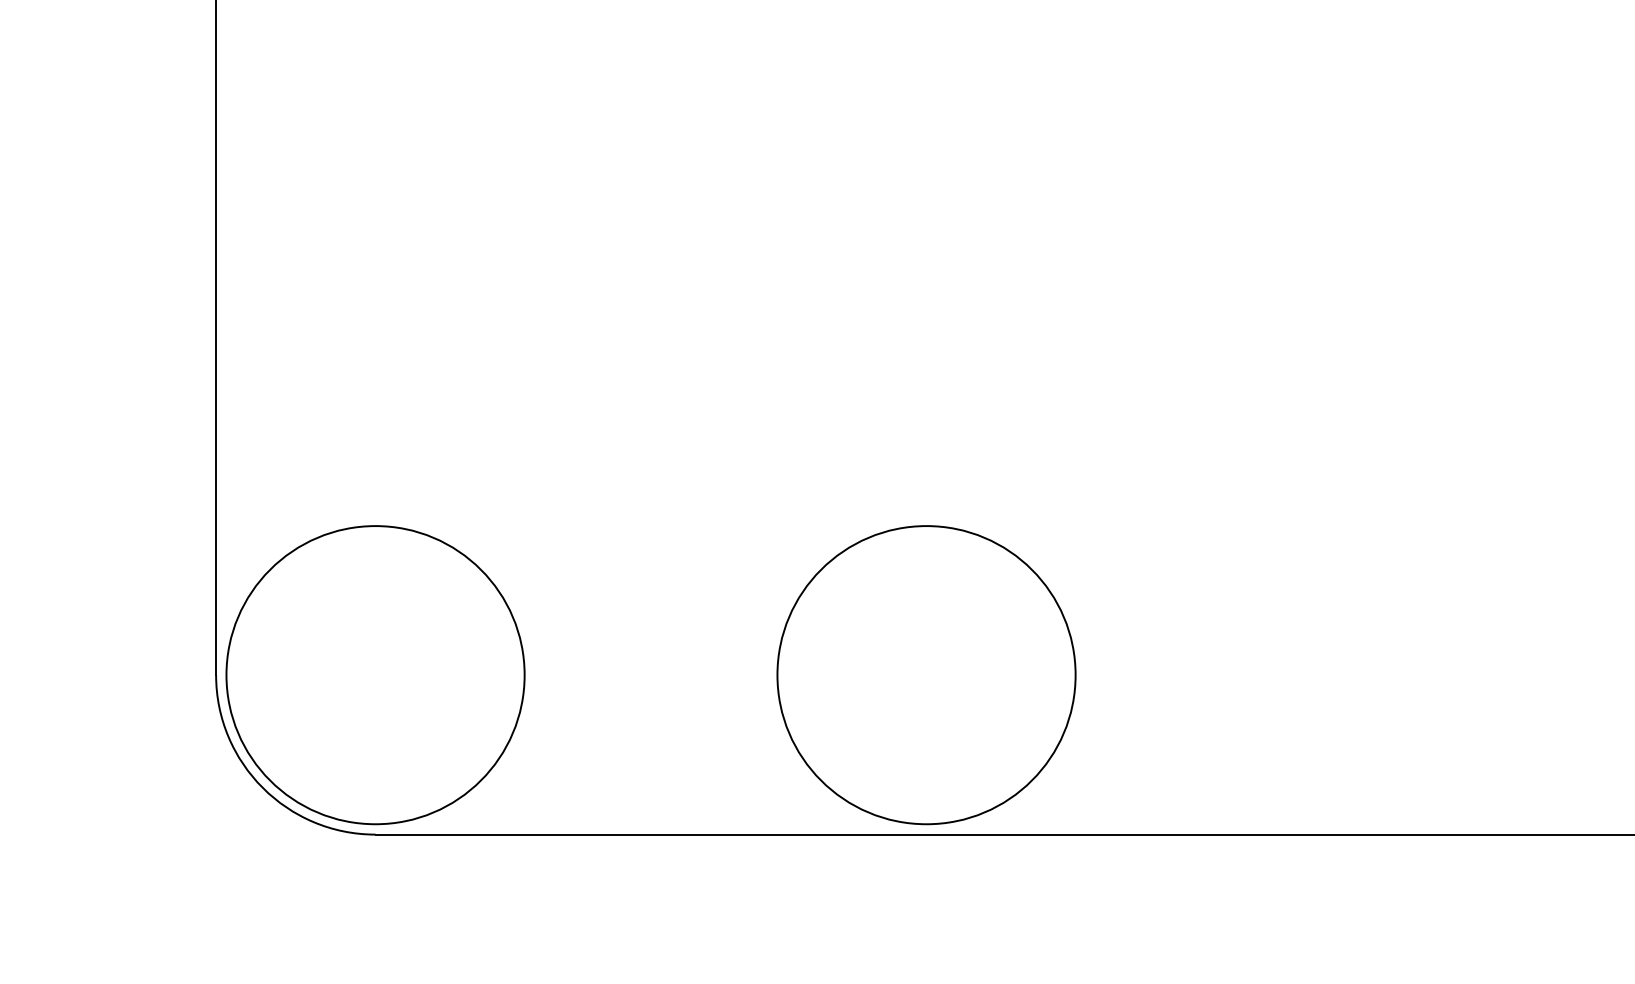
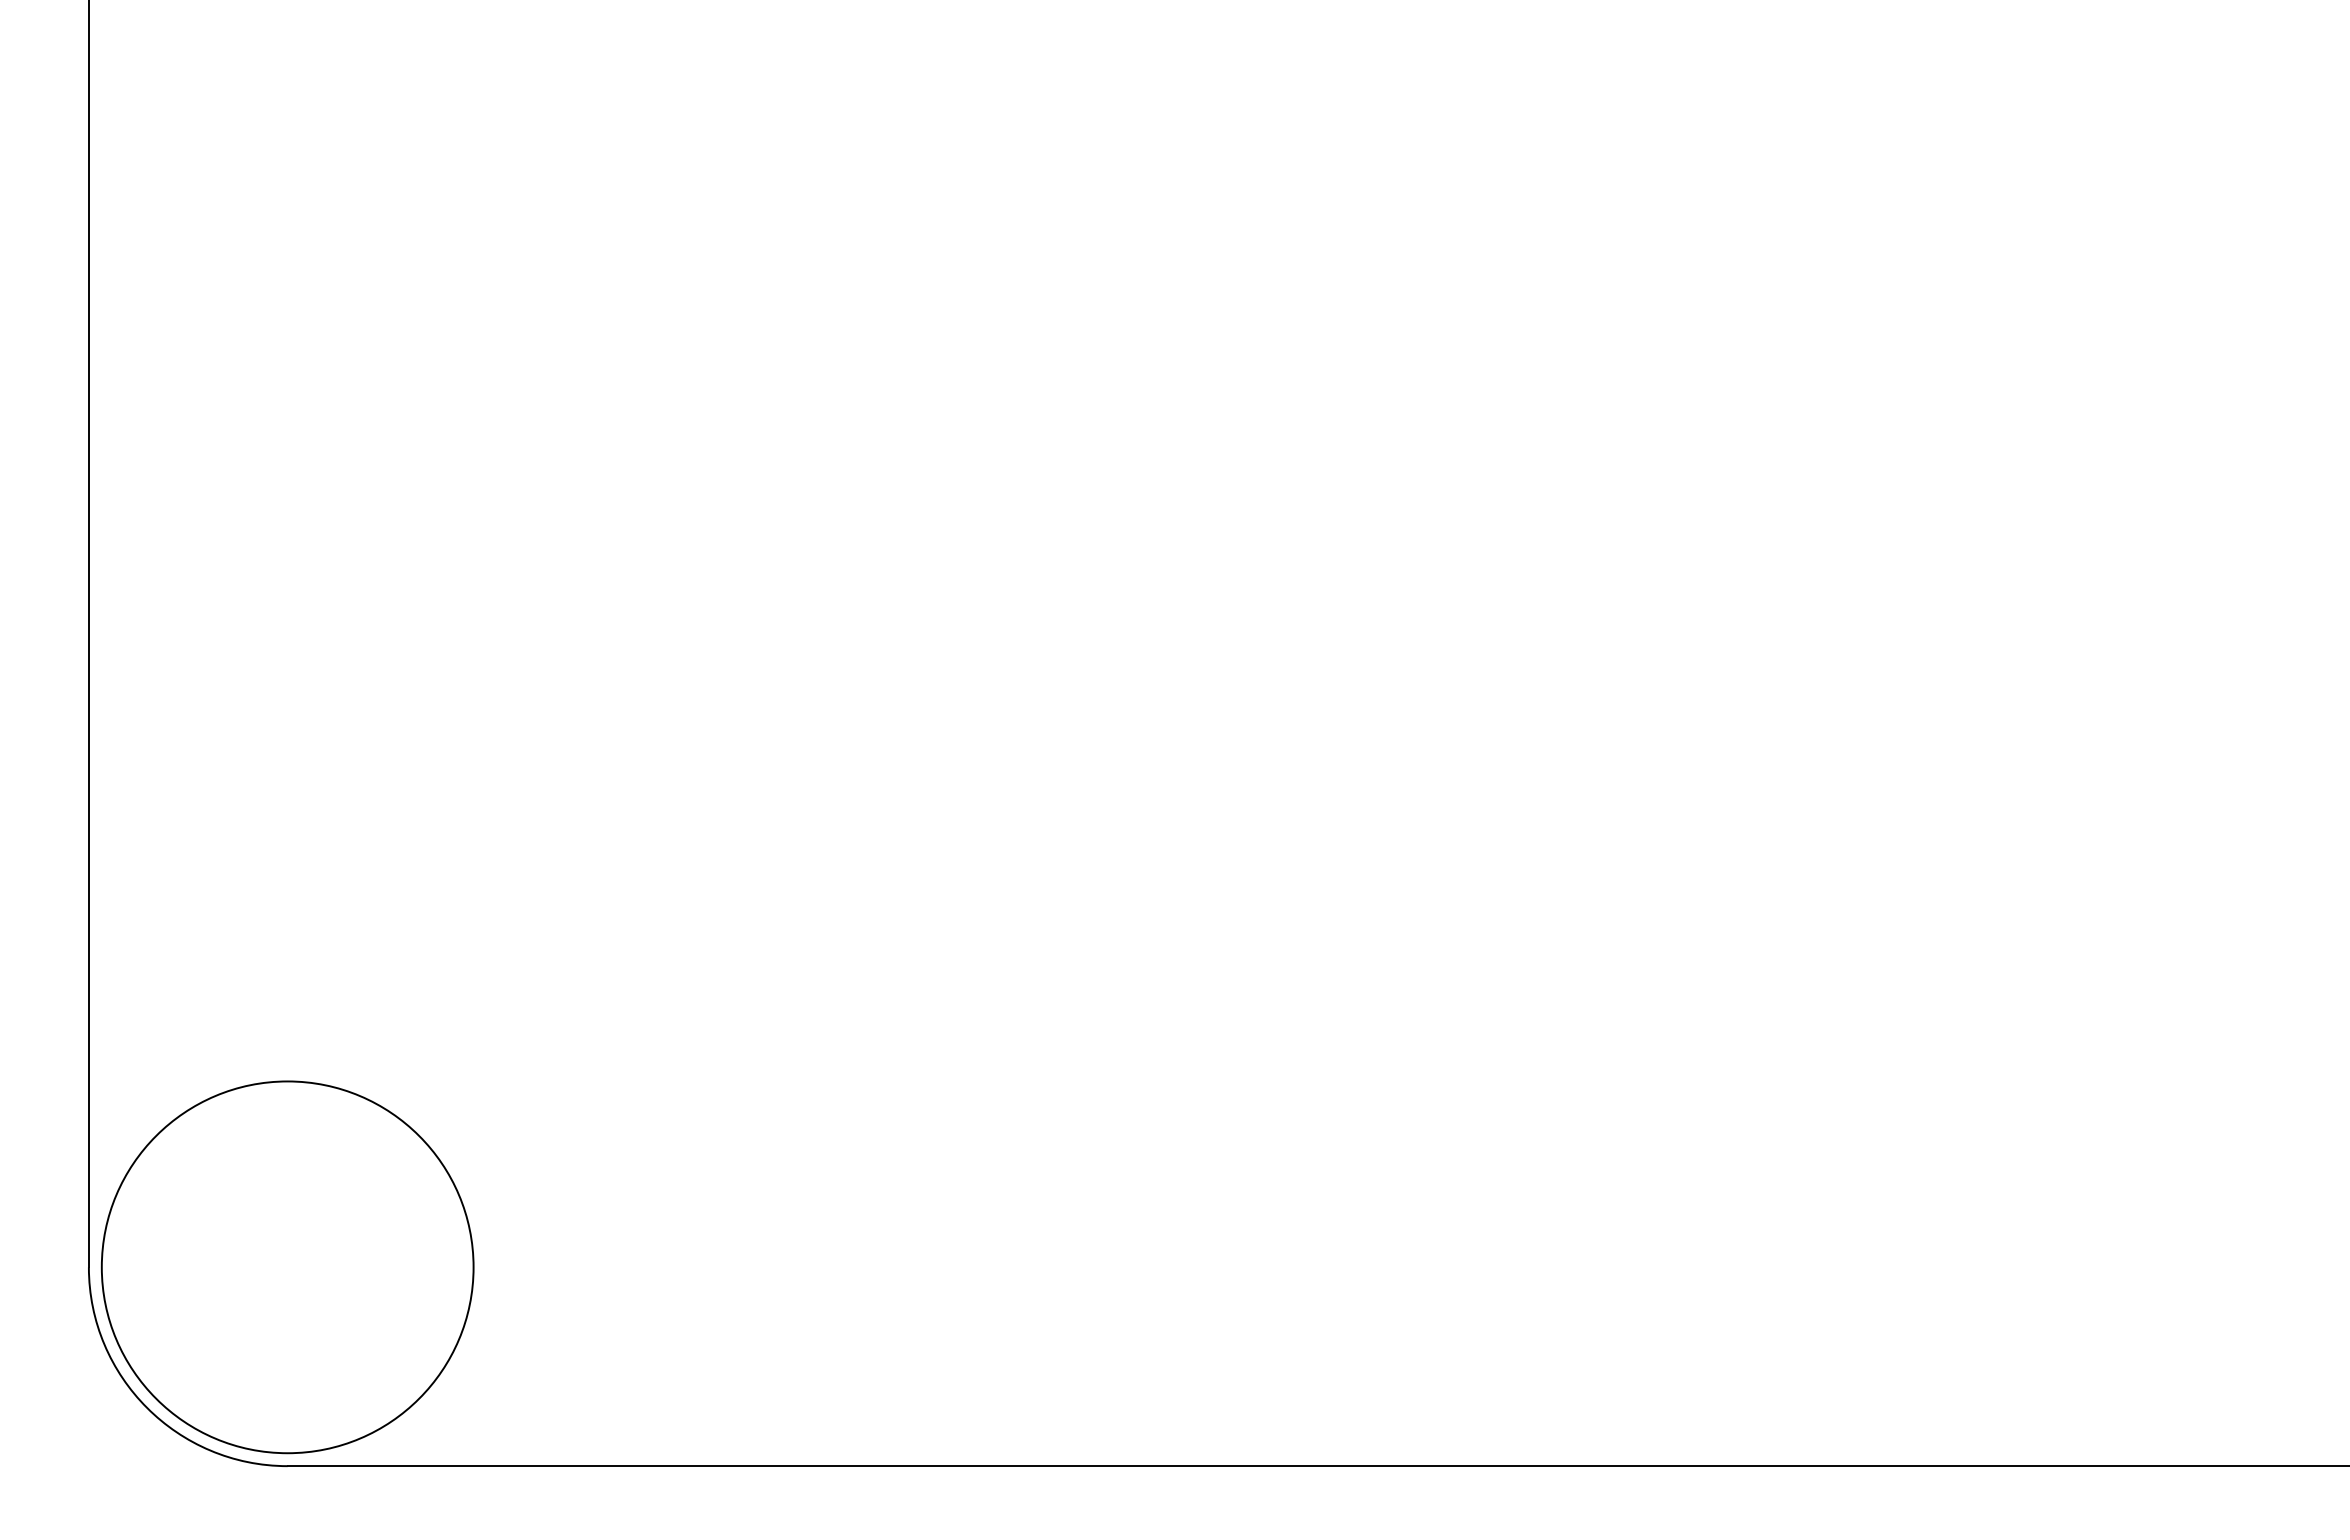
circle: (926, 675) -> (974, 1267), removed

